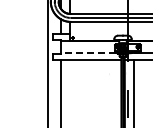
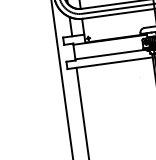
line: (88, 52) -> (110, 54), dashed -> solid

